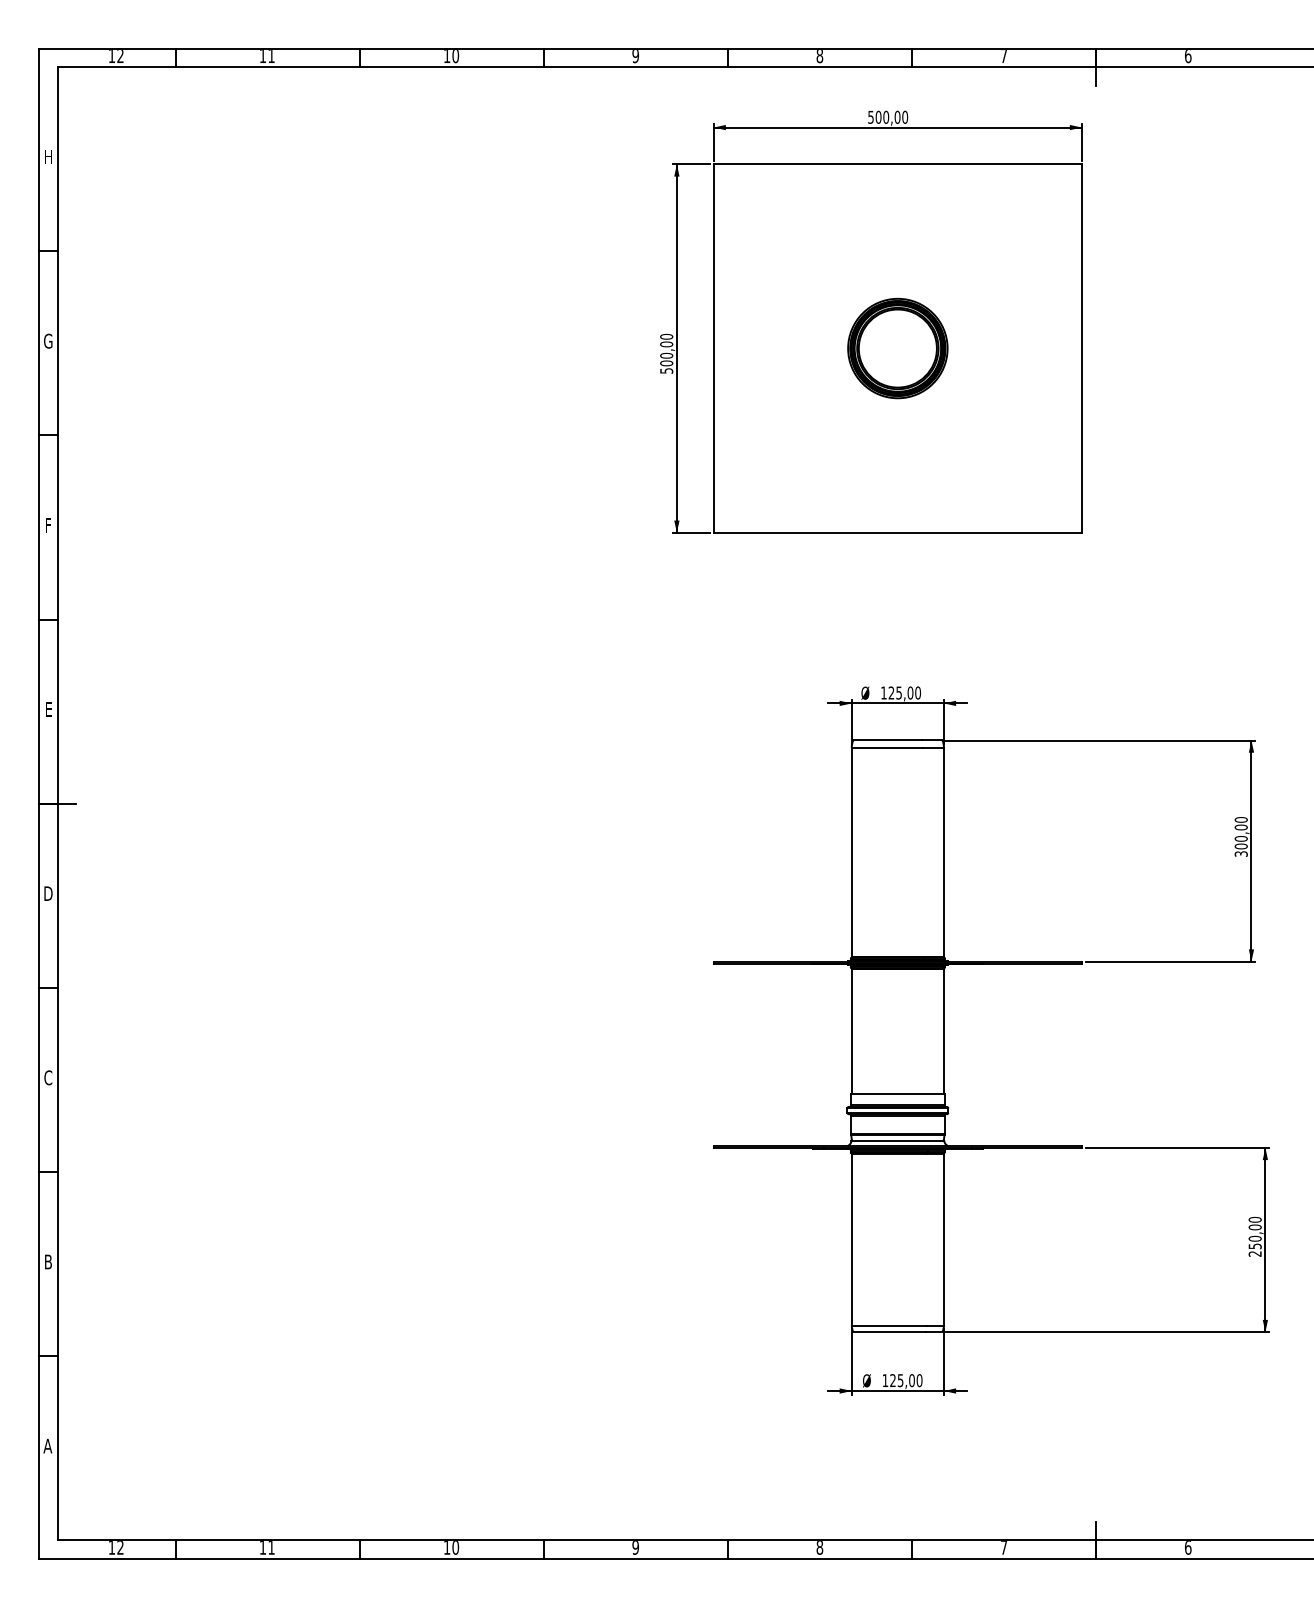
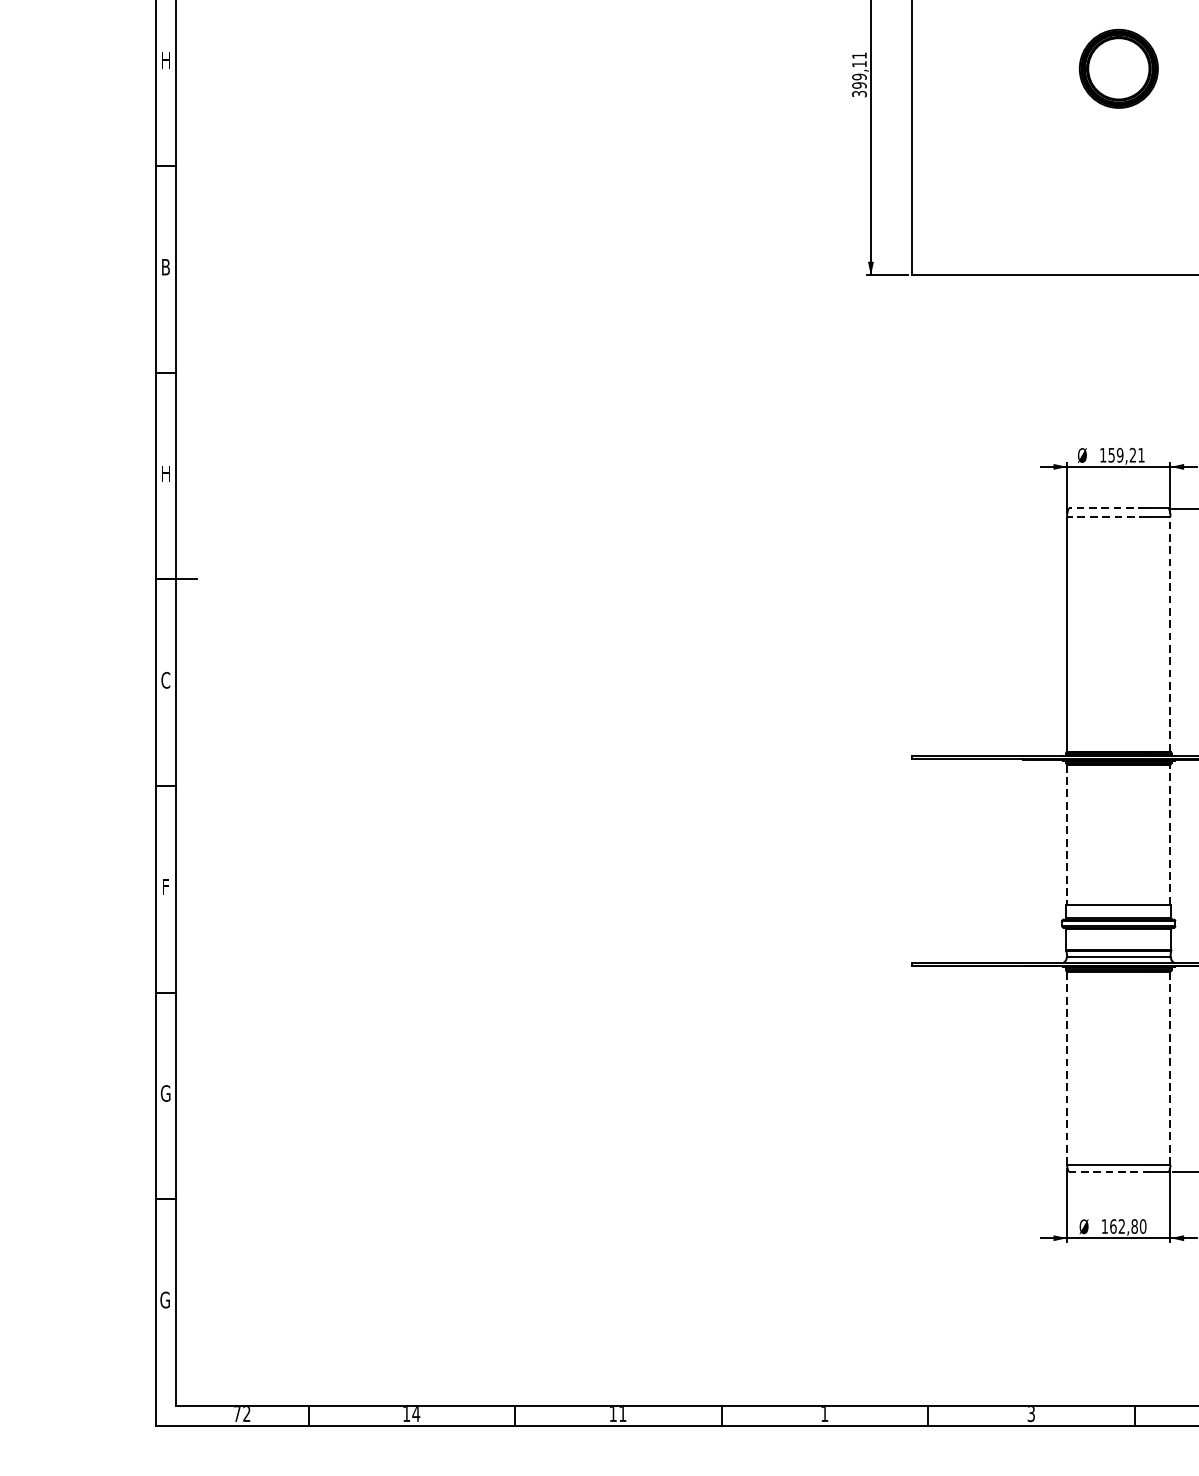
text: (48, 340) -> (166, 59), G -> H
part: (897, 348) -> (1118, 68), size x0.7
text: (666, 353) -> (859, 74), 500,00 -> 399,11
text: (48, 525) -> (166, 267), F -> B
text: (904, 692) -> (1126, 454), 125,00 -> 159,21
text: (48, 709) -> (166, 473), E -> H
line: (887, 740) -> (1107, 508), solid -> dashed
line: (887, 747) -> (1107, 516), solid -> dashed
line: (943, 852) -> (1169, 634), solid -> dashed
text: (48, 893) -> (166, 680), D -> C
line: (943, 1030) -> (1169, 833), solid -> dashed
line: (851, 1031) -> (1066, 834), solid -> dashed
text: (48, 1077) -> (166, 886), C -> F
line: (851, 1239) -> (1066, 1068), solid -> dashed
line: (943, 1239) -> (1169, 1068), solid -> dashed
text: (47, 1261) -> (164, 1092), B -> G
line: (889, 1332) -> (1109, 1172), solid -> dashed
text: (902, 1380) -> (1124, 1226), 125,00 -> 162,80
text: (47, 1445) -> (164, 1299), A -> G
text: (111, 1547) -> (236, 1413), 12 -> 72
text: (271, 1547) -> (416, 1413), 11 -> 14
text: (455, 1547) -> (622, 1413), 10 -> 11
text: (635, 1547) -> (824, 1413), 9 -> 1
text: (819, 1547) -> (1030, 1413), 8 -> 3

